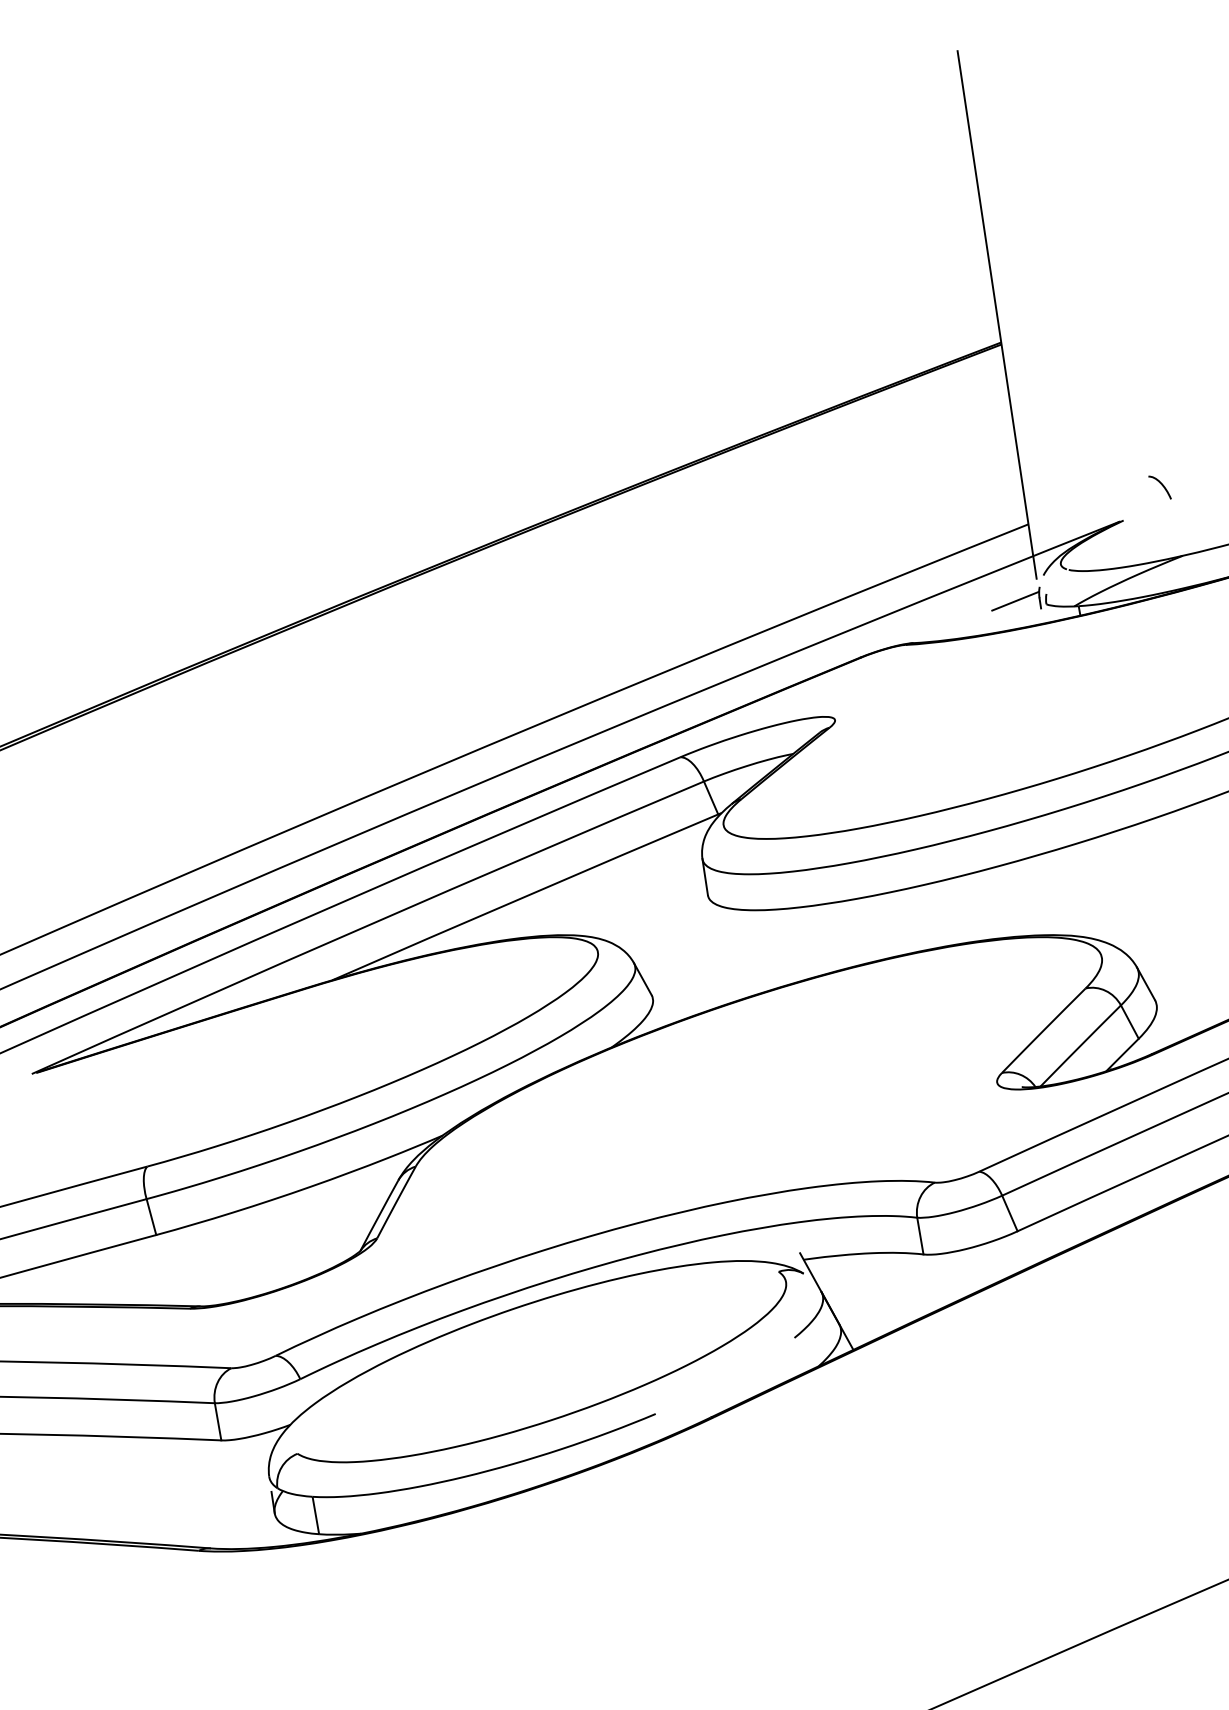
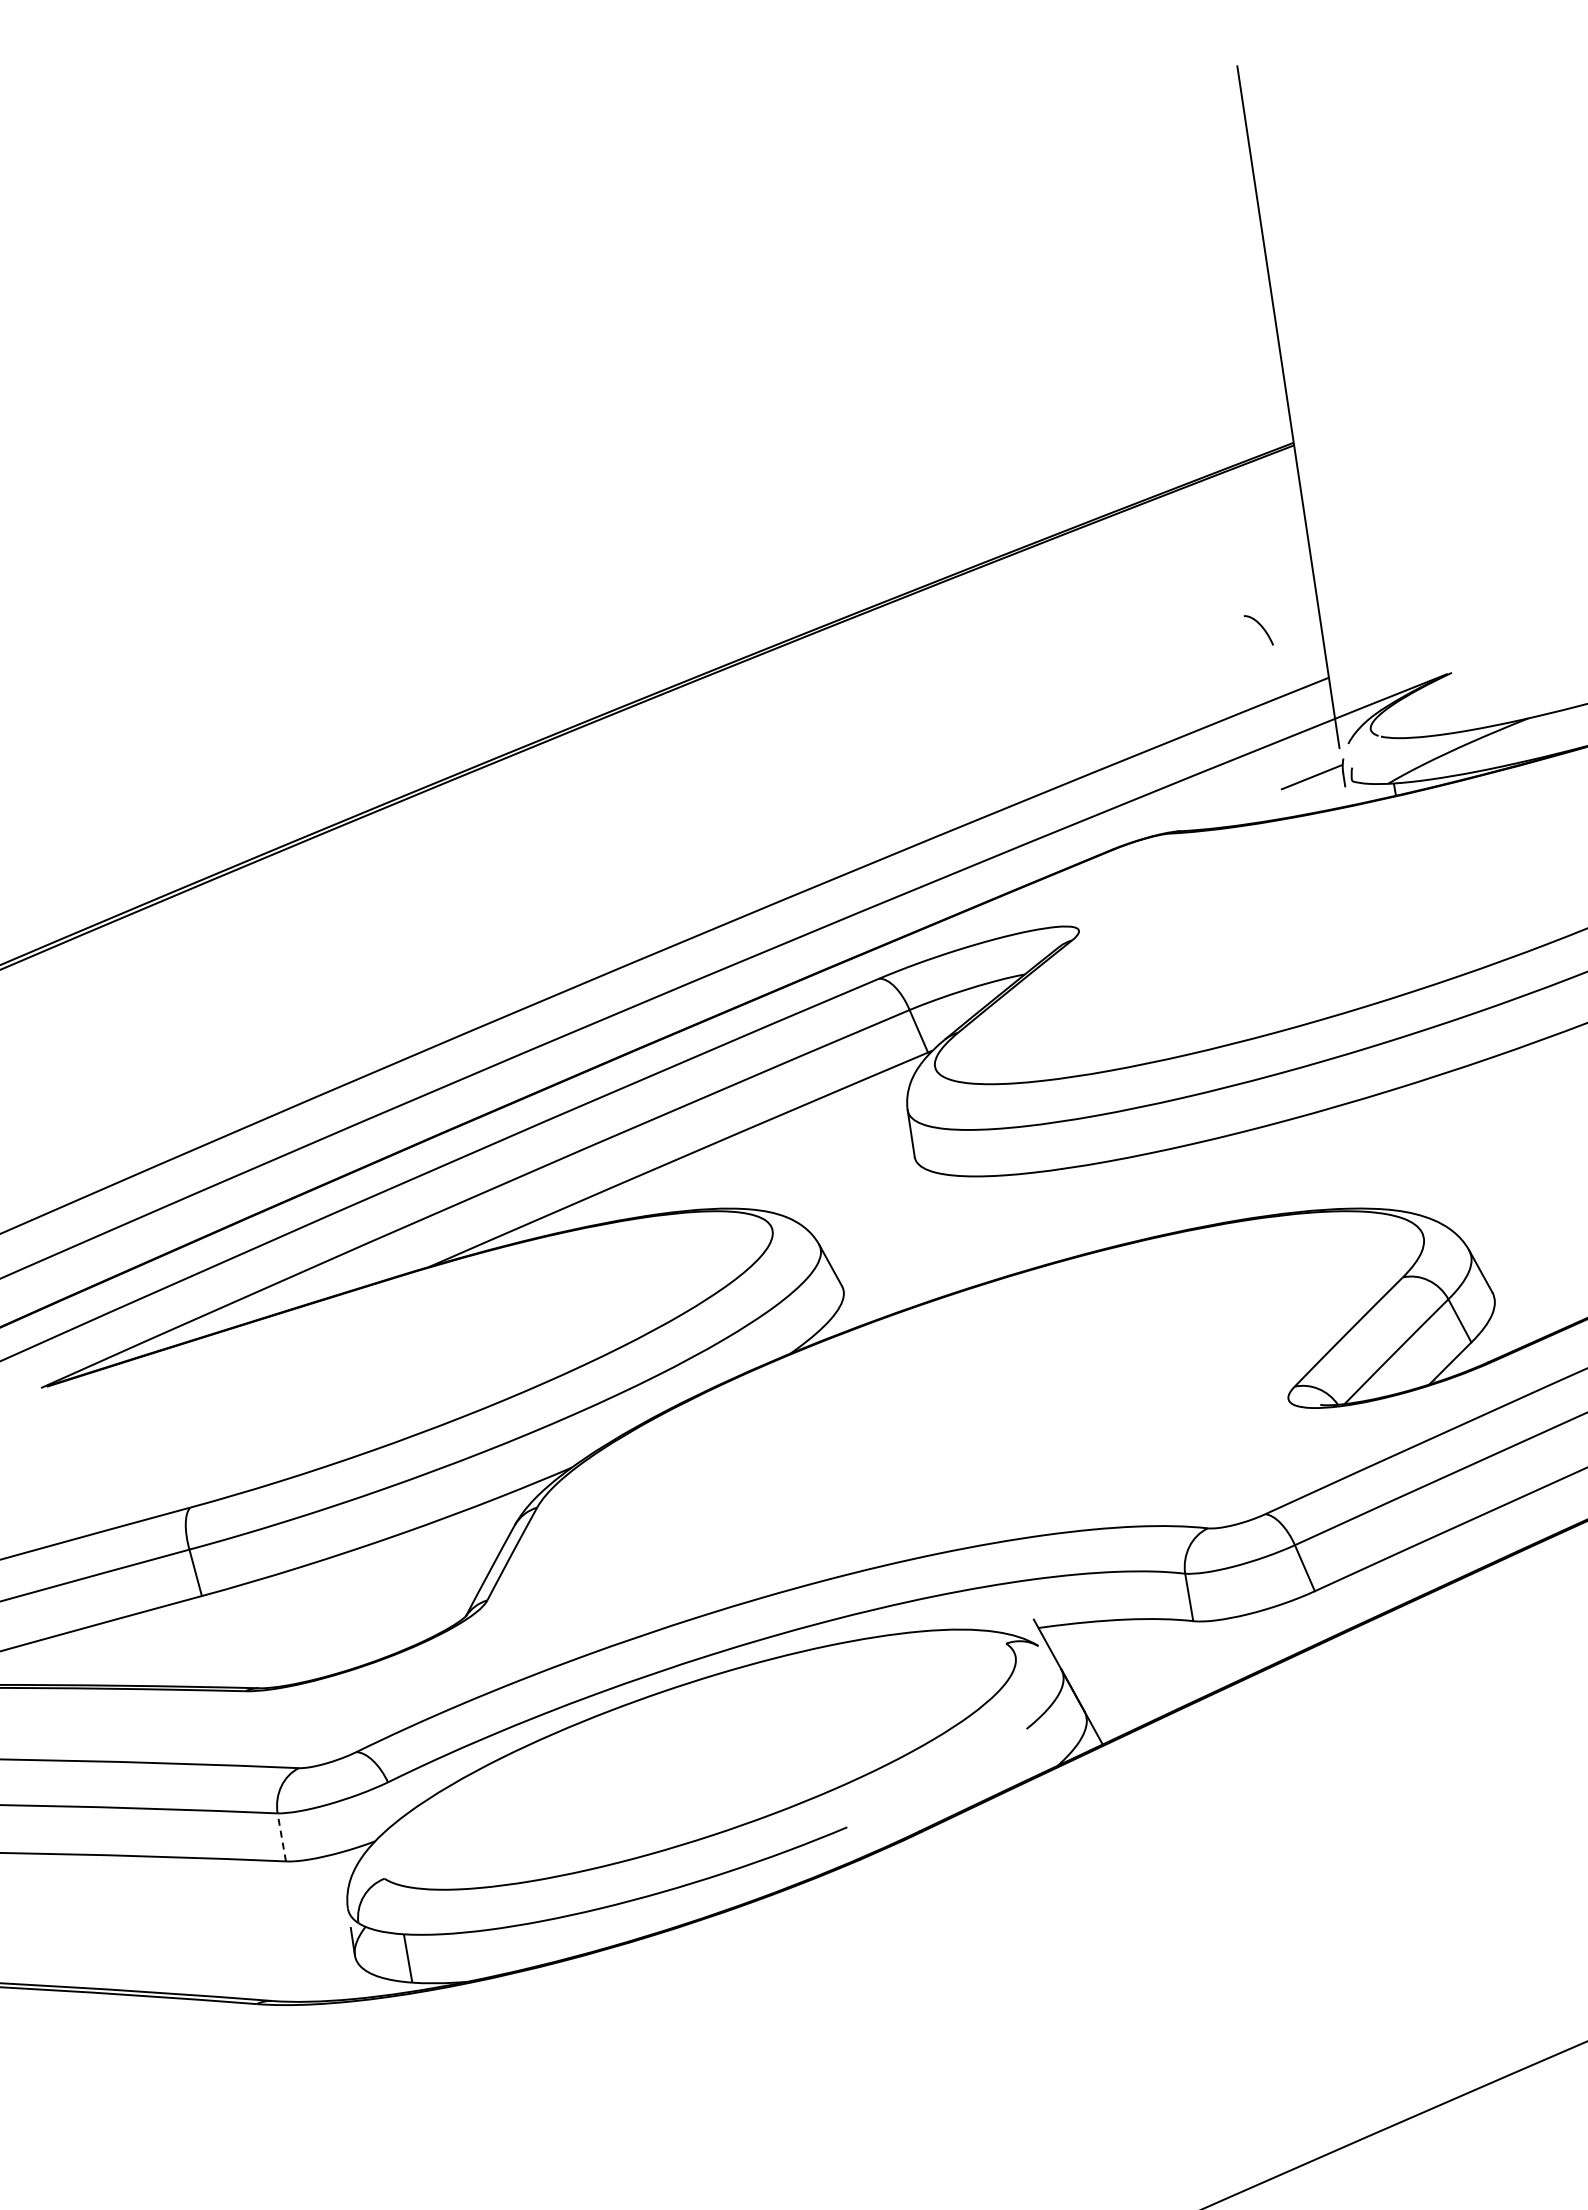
curve: (1162, 485) -> (1261, 627), moved
line: (217, 1421) -> (281, 1836), solid -> dashed

